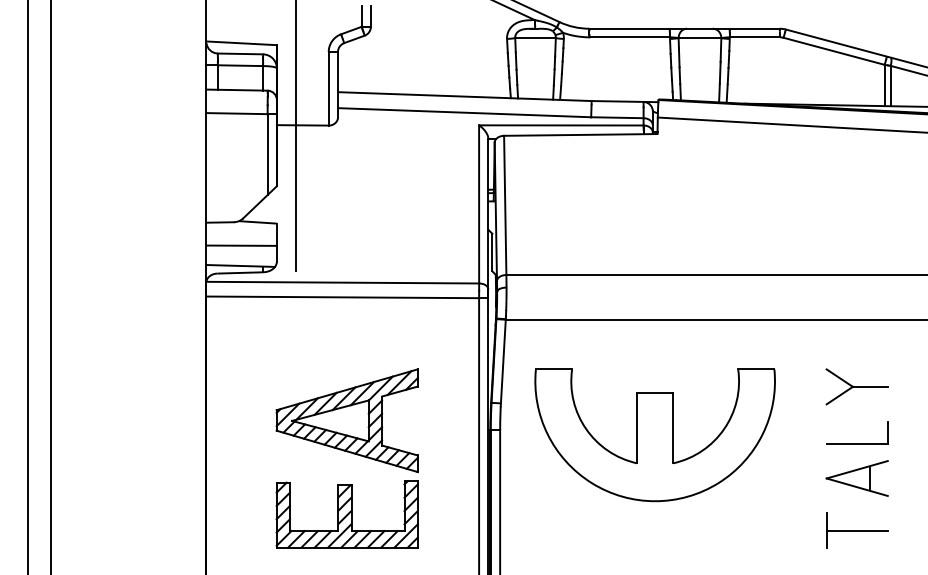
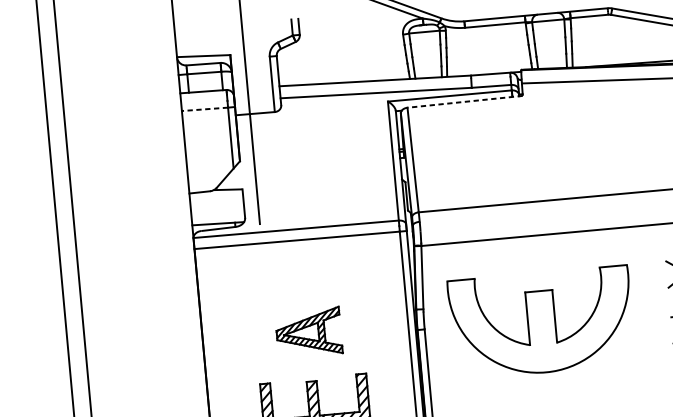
line: (237, 113) -> (205, 109), solid -> dashed
line: (580, 134) -> (464, 101), solid -> dashed
line: (241, 245) -> (217, 208), removed
part: (346, 420) -> (308, 332), size x0.6

